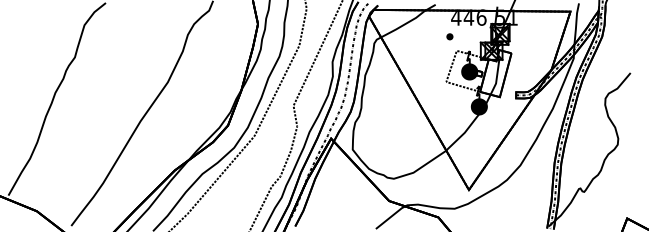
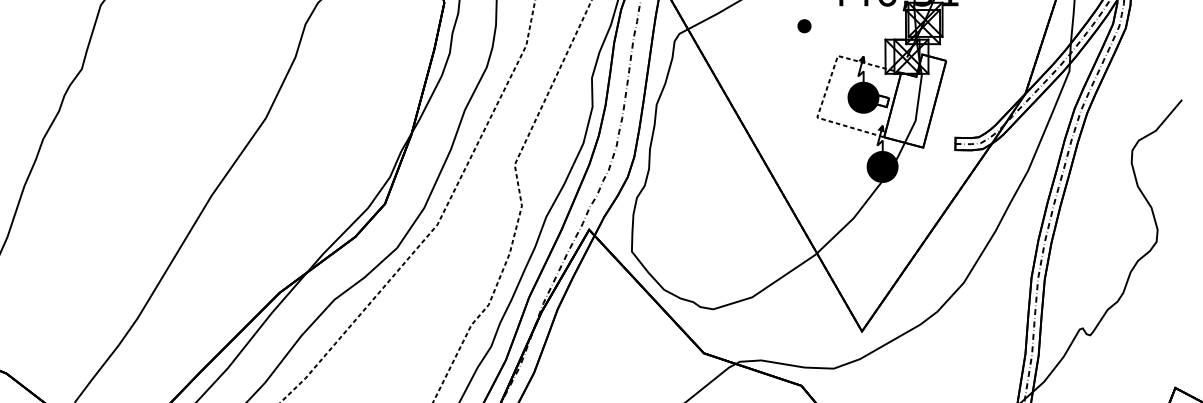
part: (449, 36) -> (803, 25), moved

